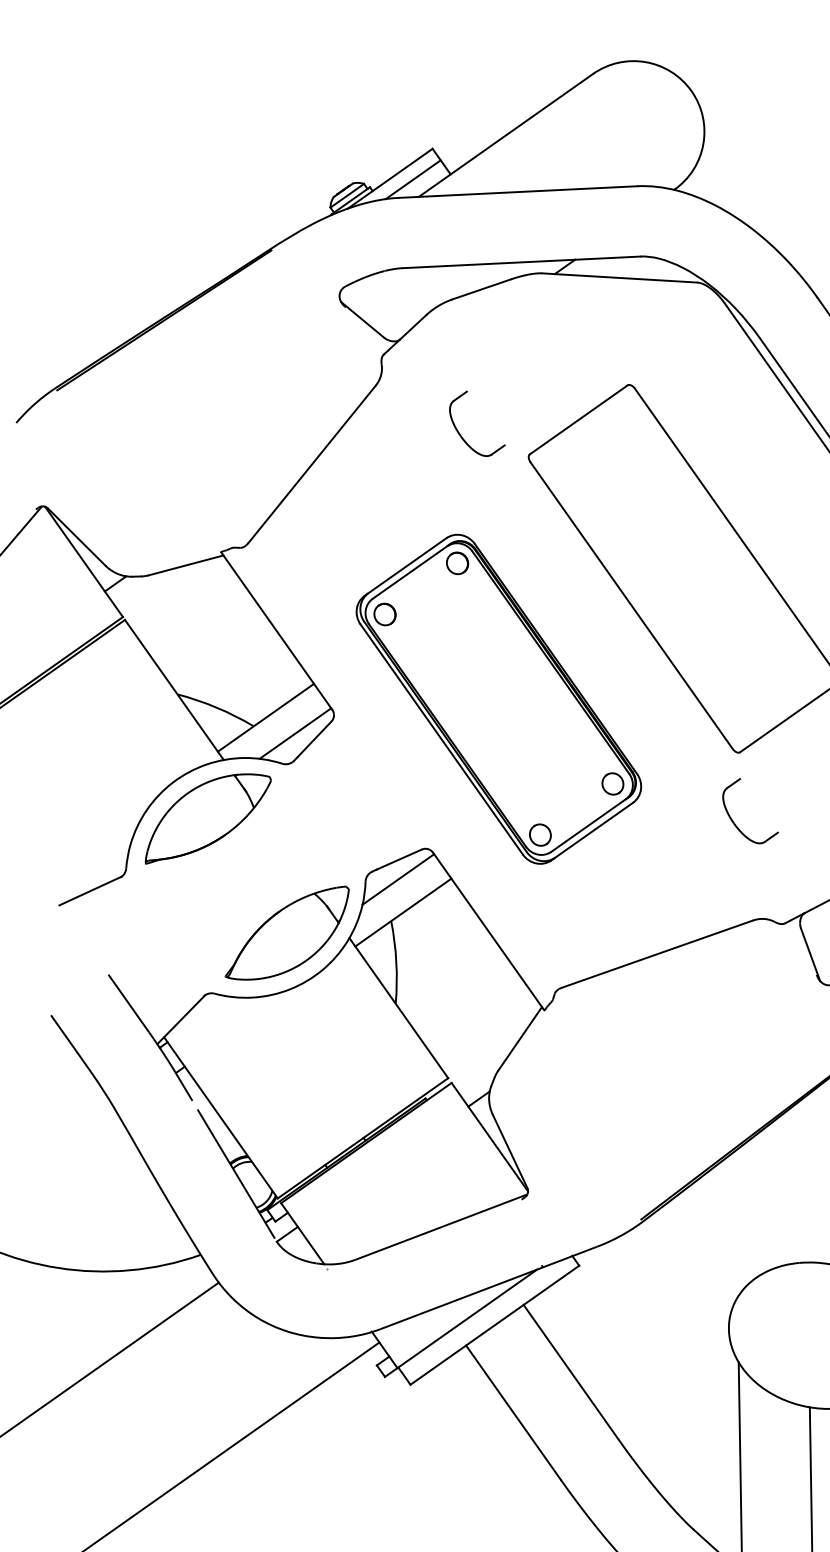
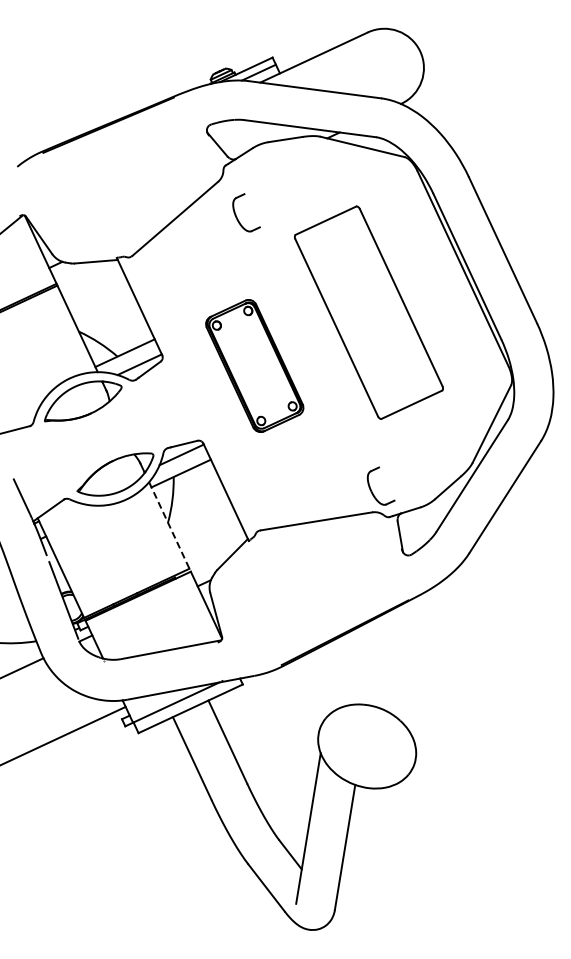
part: (461, 433) -> (237, 216), moved
part: (498, 698) -> (254, 365), size x0.7
part: (733, 818) -> (371, 488), moved
line: (399, 1008) -> (169, 525), solid -> dashed

